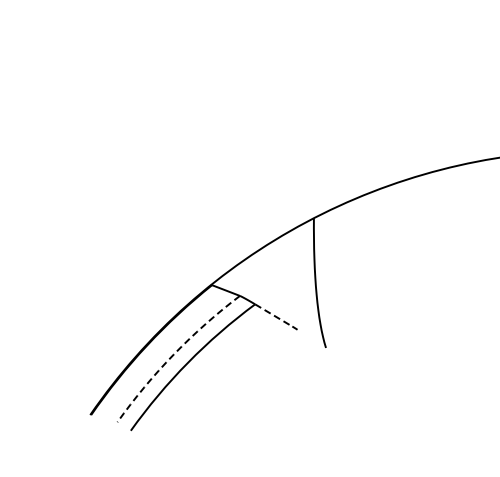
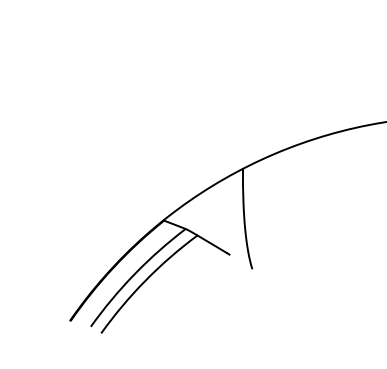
line: (273, 315) -> (211, 244), dashed -> solid
arc: (173, 354) -> (134, 274), dashed -> solid

